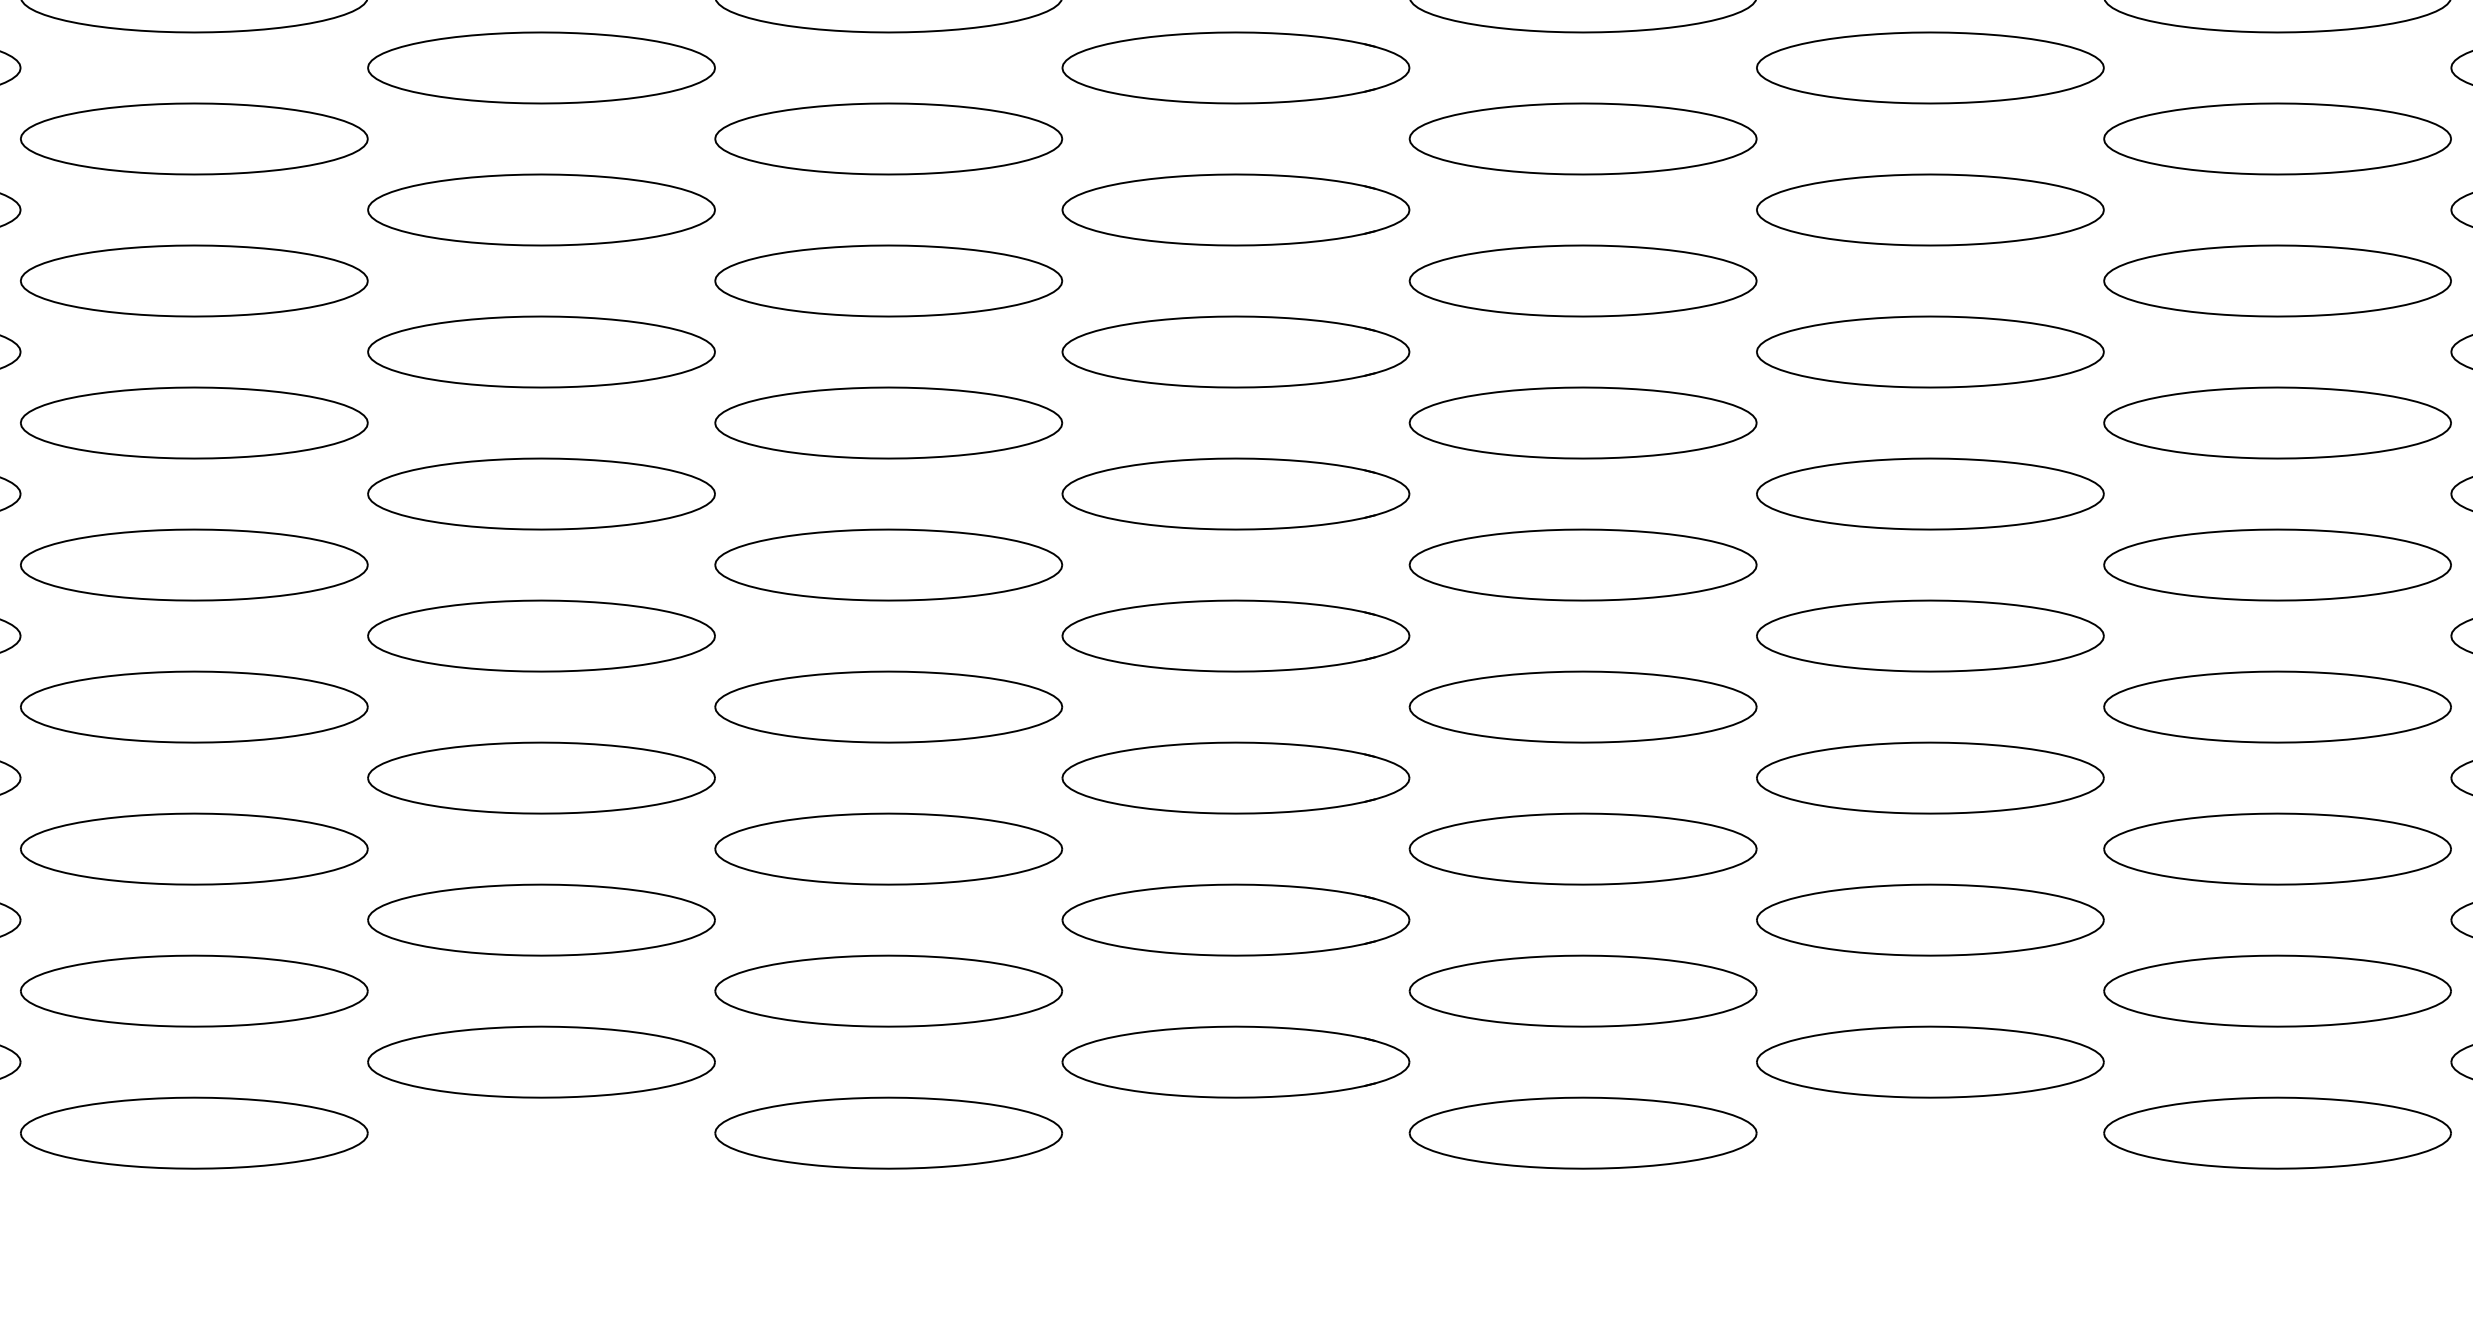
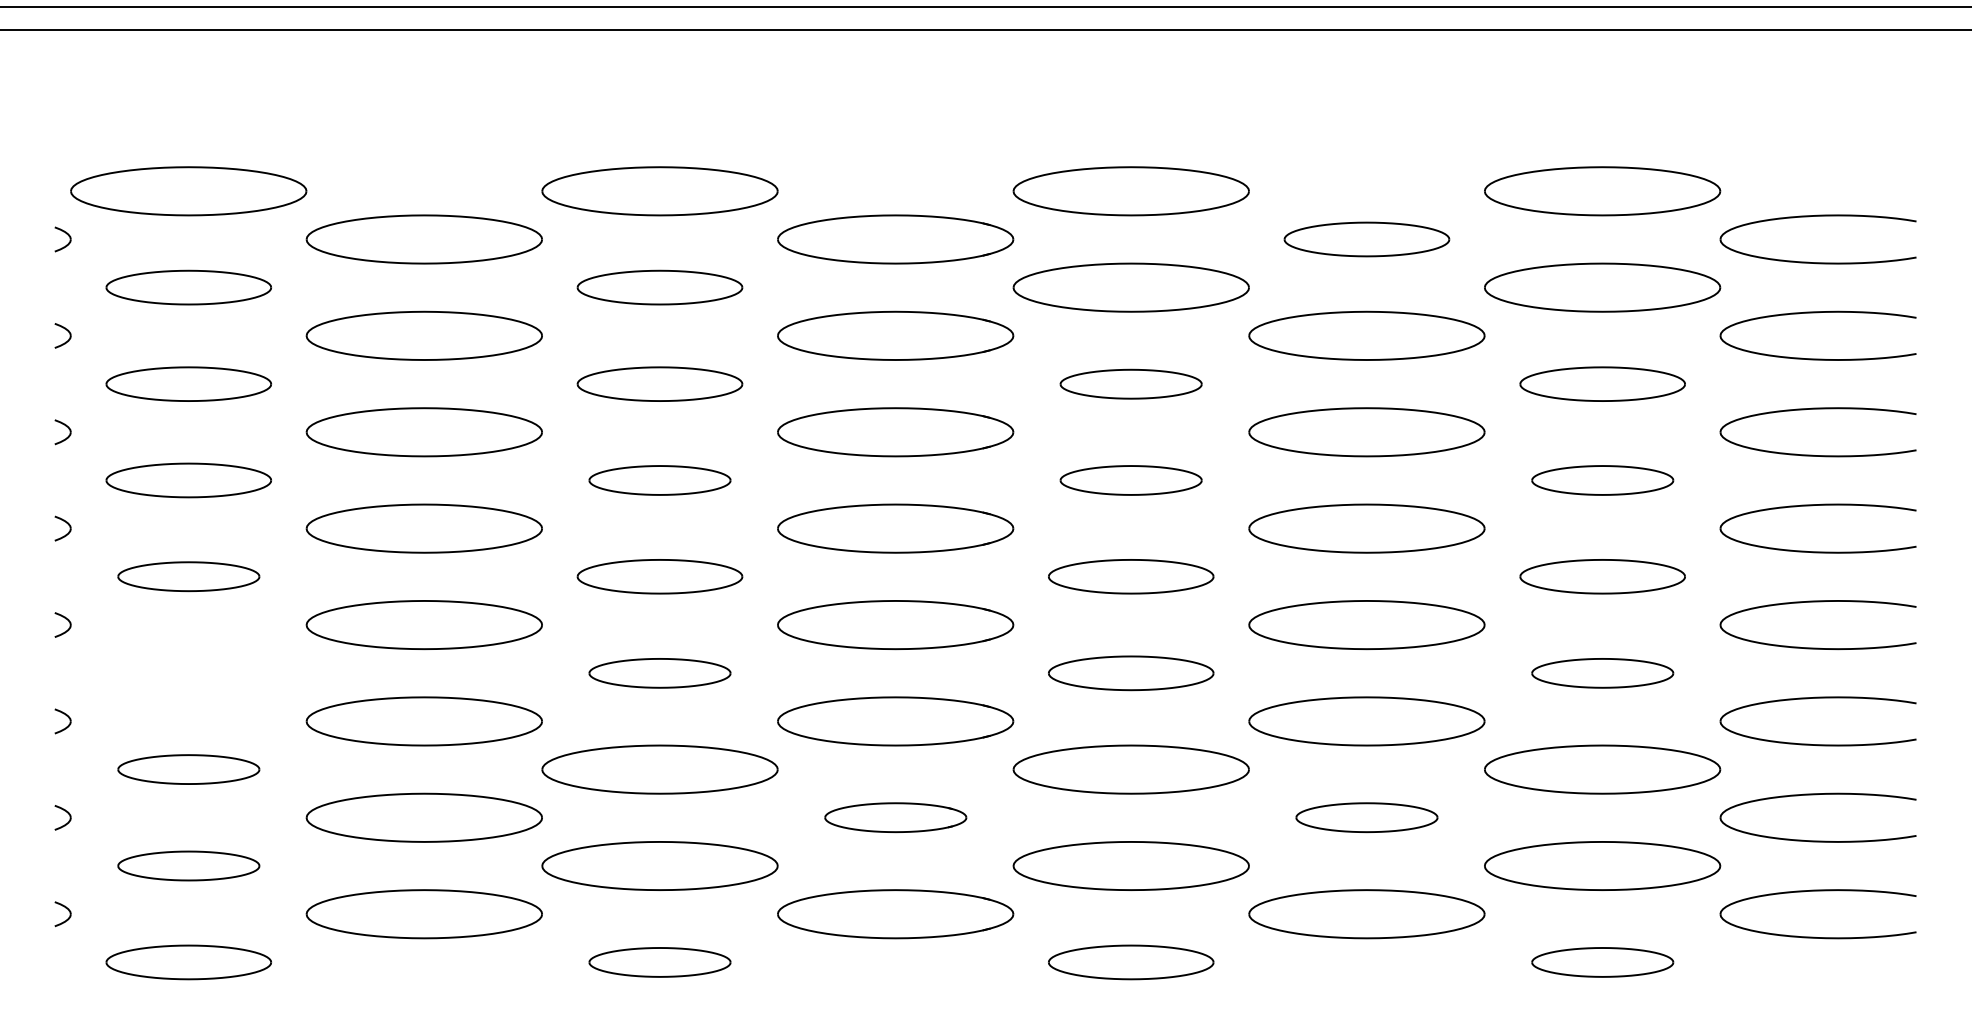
part: (1929, 67) -> (1366, 239), size x0.7
part: (193, 138) -> (188, 287), size x0.7
part: (887, 138) -> (659, 287), size x0.7
part: (193, 281) -> (188, 384), size x0.7
part: (887, 281) -> (659, 384), size x0.7
part: (1581, 281) -> (1130, 384), size x0.6
part: (2277, 281) -> (1602, 384), size x0.7
part: (193, 423) -> (188, 480), size x0.7
part: (887, 423) -> (659, 480), size x0.6
part: (1581, 423) -> (1130, 480), size x0.6
part: (2277, 423) -> (1602, 480), size x0.6
part: (193, 564) -> (188, 576), size x0.6
part: (887, 564) -> (659, 576), size x0.7
part: (1581, 564) -> (1130, 576), size x0.7
part: (2277, 564) -> (1602, 576), size x0.7
part: (193, 707) -> (188, 673), removed
part: (887, 707) -> (659, 673), size x0.6
part: (1581, 707) -> (1130, 673), size x0.7
part: (2277, 707) -> (1602, 673), size x0.6
part: (193, 848) -> (188, 769), size x0.6
part: (1235, 919) -> (895, 817), size x0.6
part: (1929, 919) -> (1366, 817), size x0.6
part: (193, 990) -> (188, 865), size x0.6
part: (193, 1133) -> (188, 962), size x0.7
part: (887, 1133) -> (659, 962), size x0.6
part: (1581, 1133) -> (1130, 962), size x0.7
part: (2277, 1133) -> (1602, 962), size x0.6

